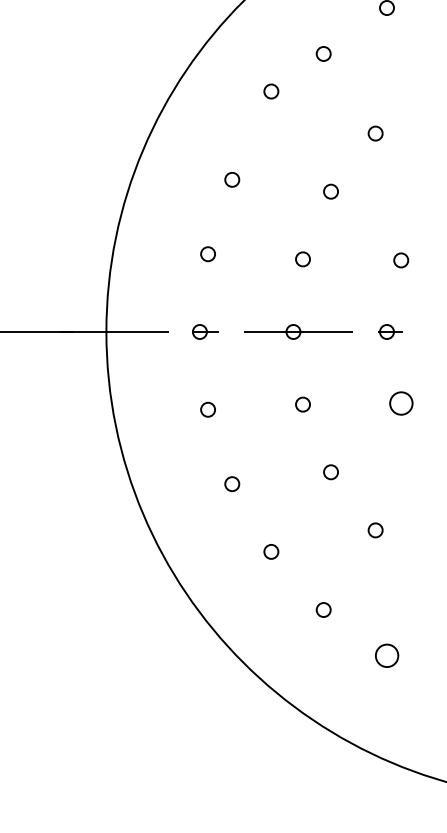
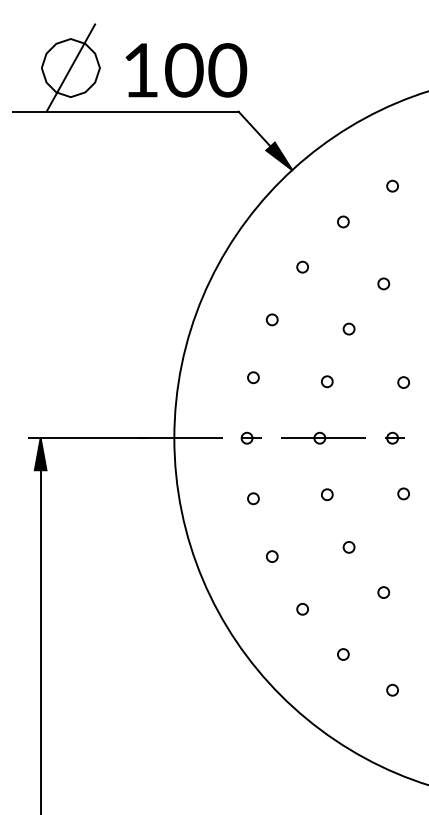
part: (271, 90) -> (302, 266), moved
part: (400, 403) -> (403, 493), size x0.62
part: (386, 656) -> (392, 690), size x0.62

